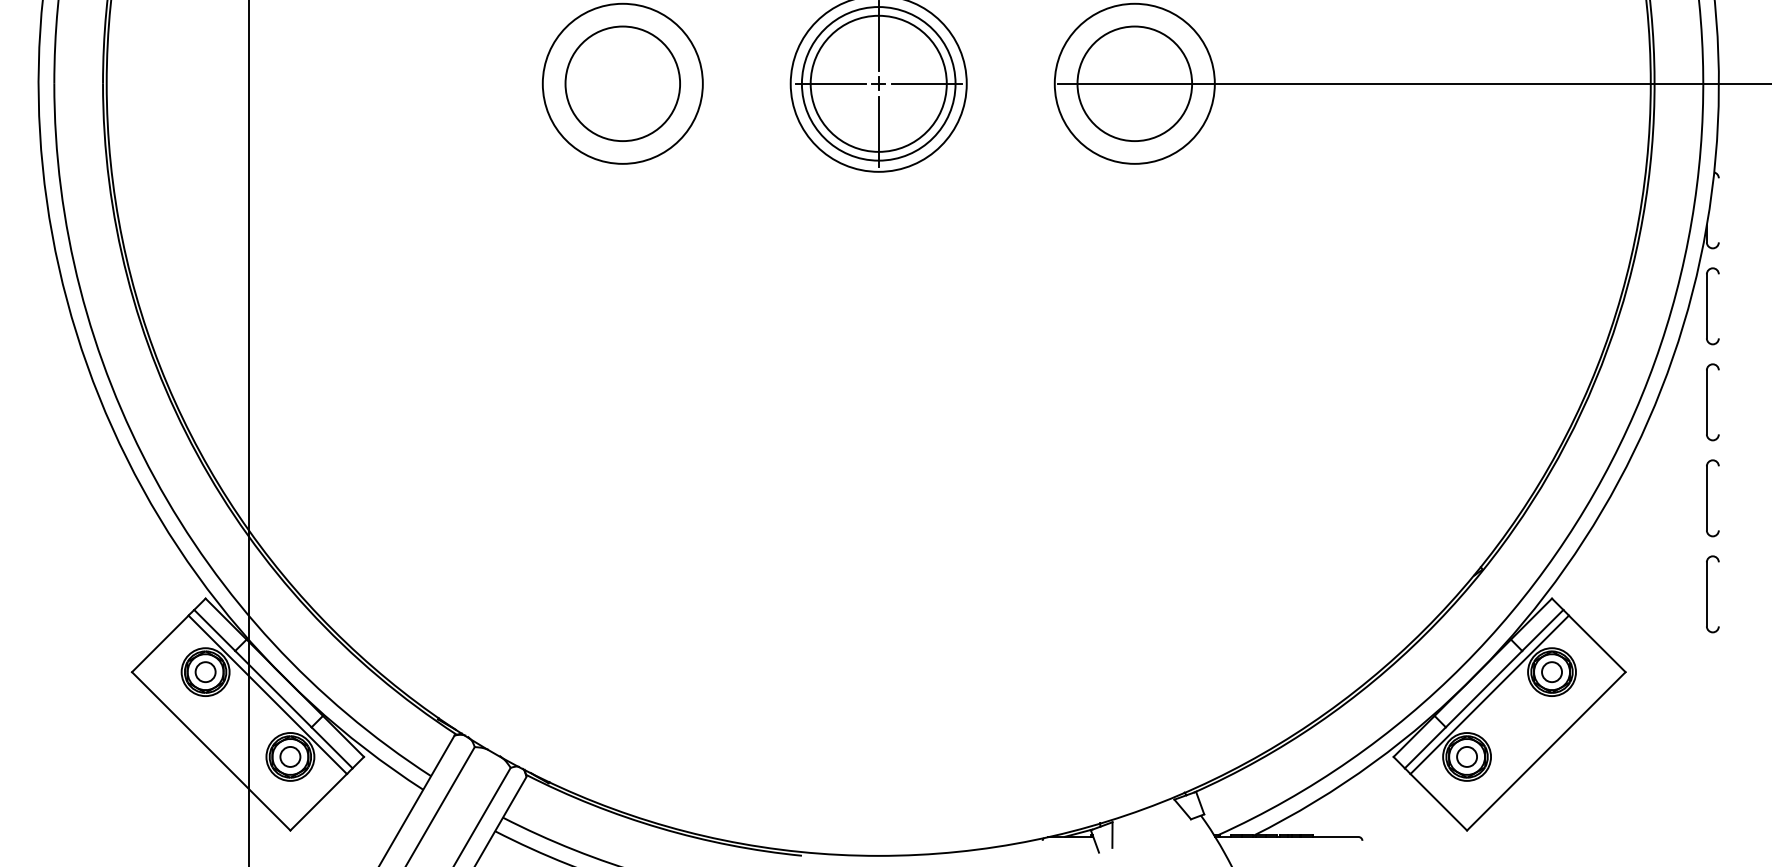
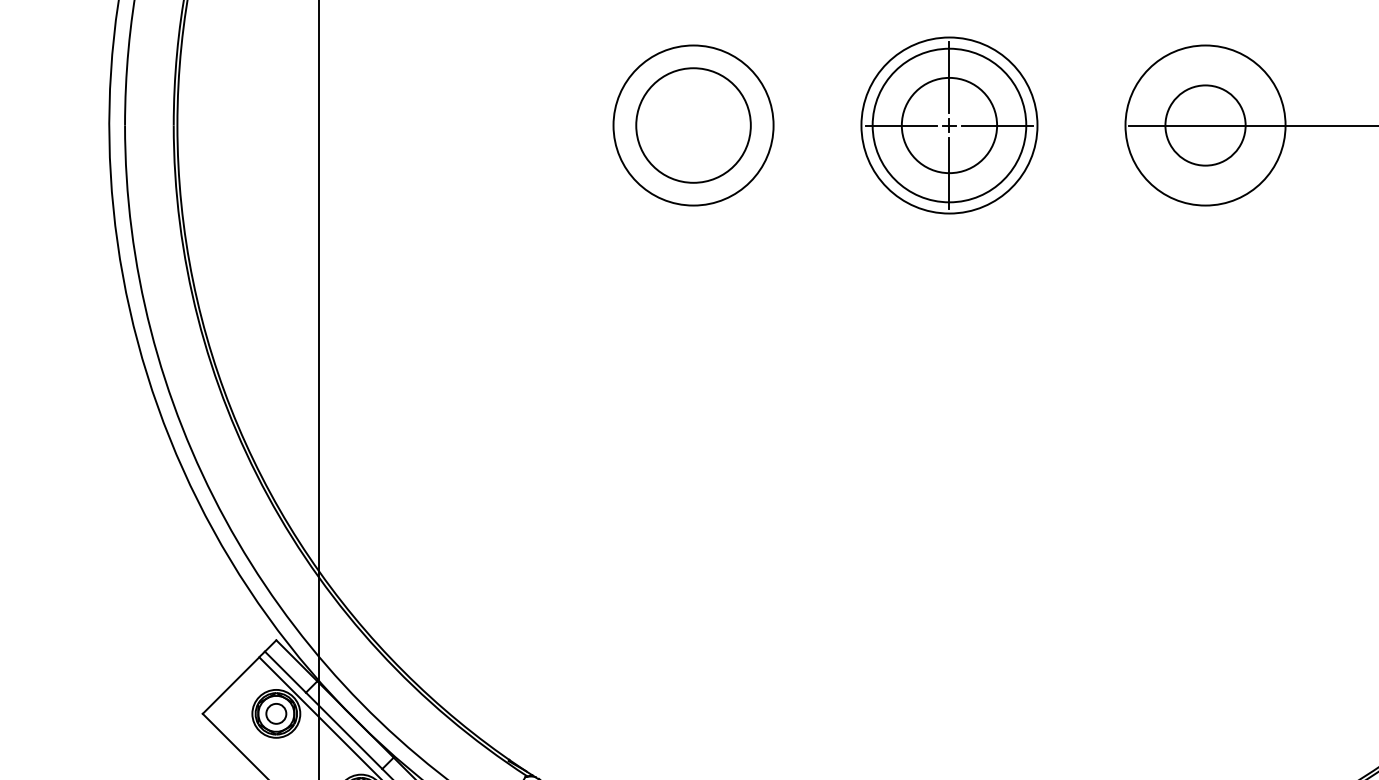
circle: (878, 83) -> (949, 125), size x0.7
circle: (1134, 83) -> (1205, 125), size x0.7

